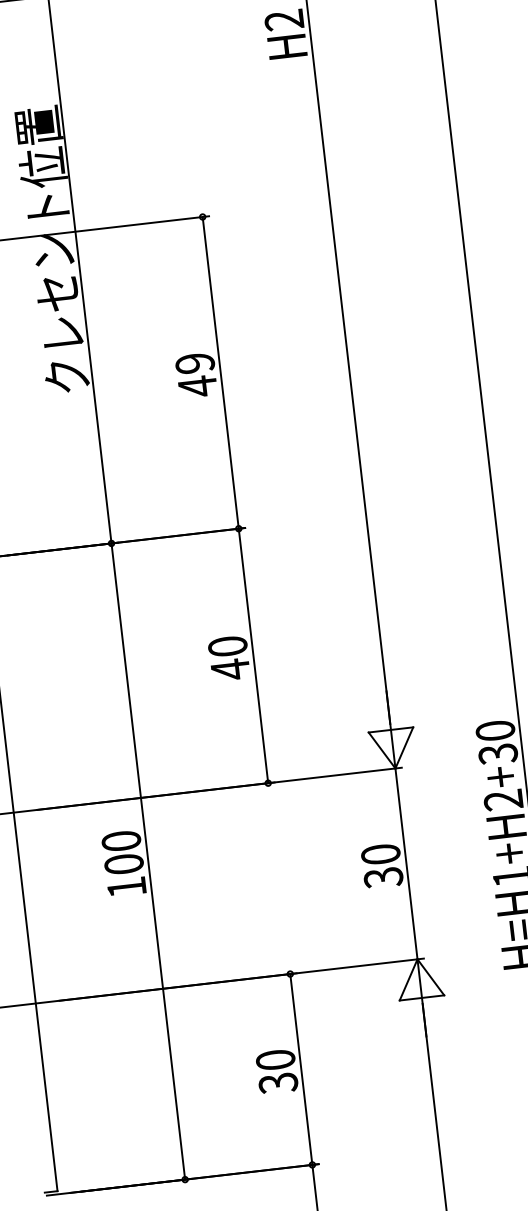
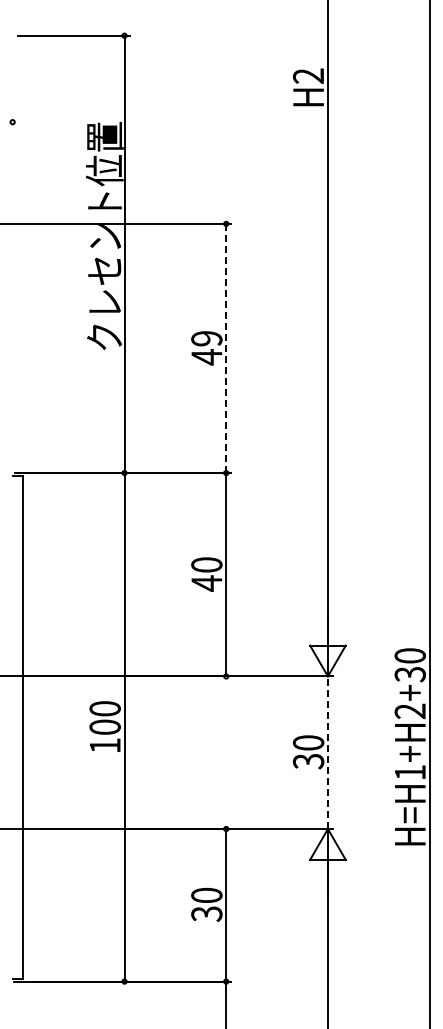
line: (221, 372) -> (226, 348), solid -> dashed
line: (405, 863) -> (327, 752), solid -> dashed

